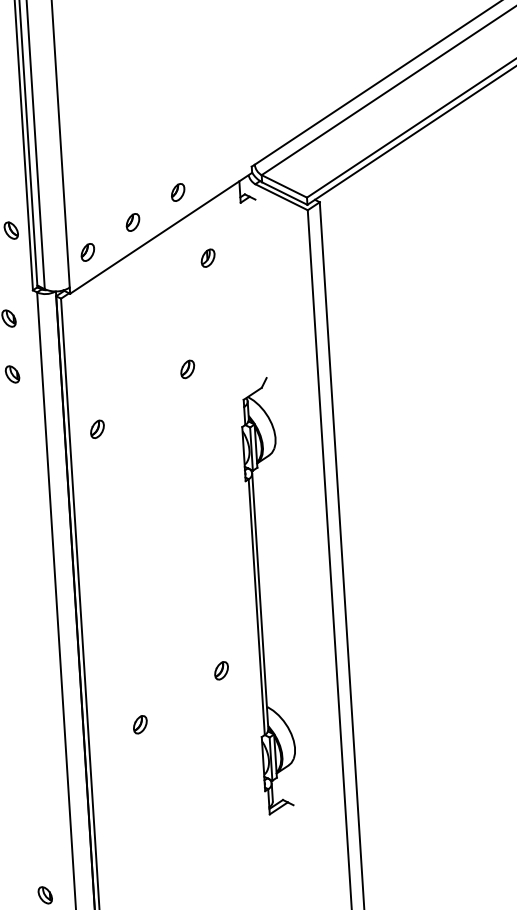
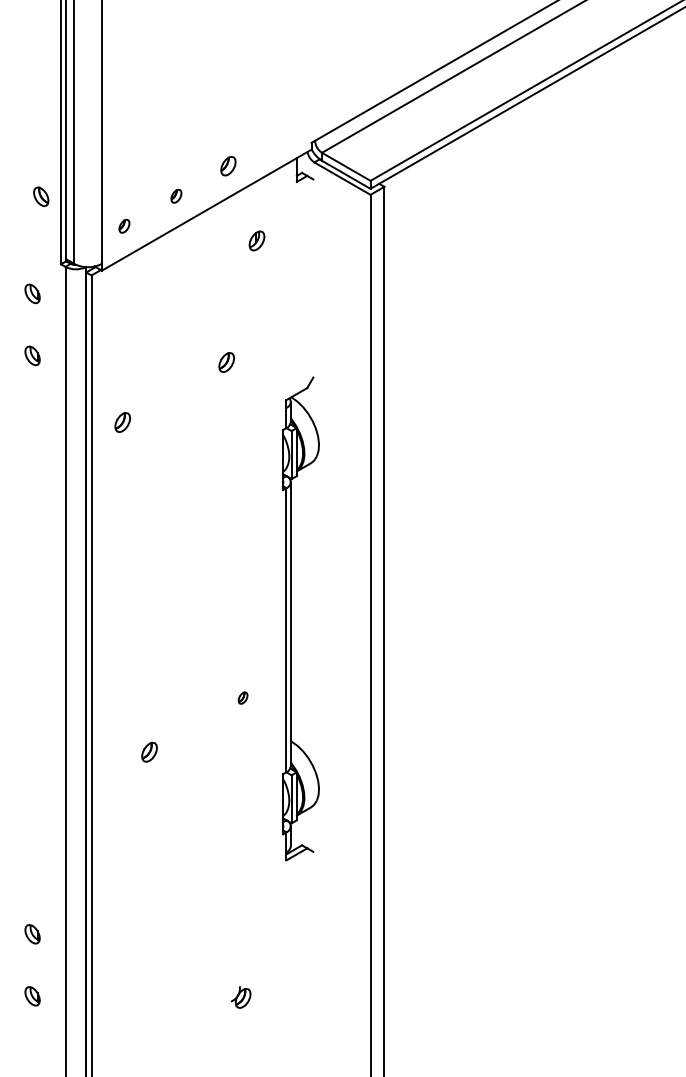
part: (133, 222) -> (176, 196), size x0.7
part: (87, 252) -> (124, 226), size x0.7
part: (220, 670) -> (242, 697), size x0.6

